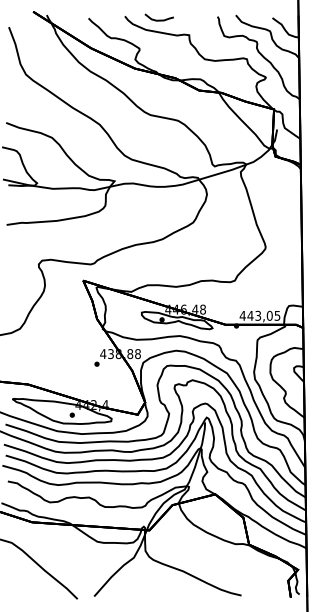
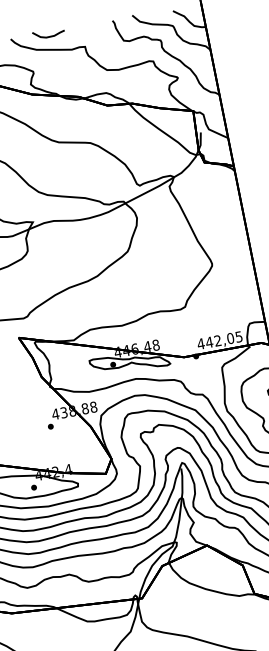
text: (258, 315) -> (218, 340), 443,05 -> 442,05

